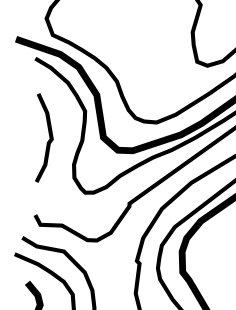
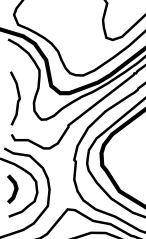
curve: (47, 141) -> (17, 100), moved

